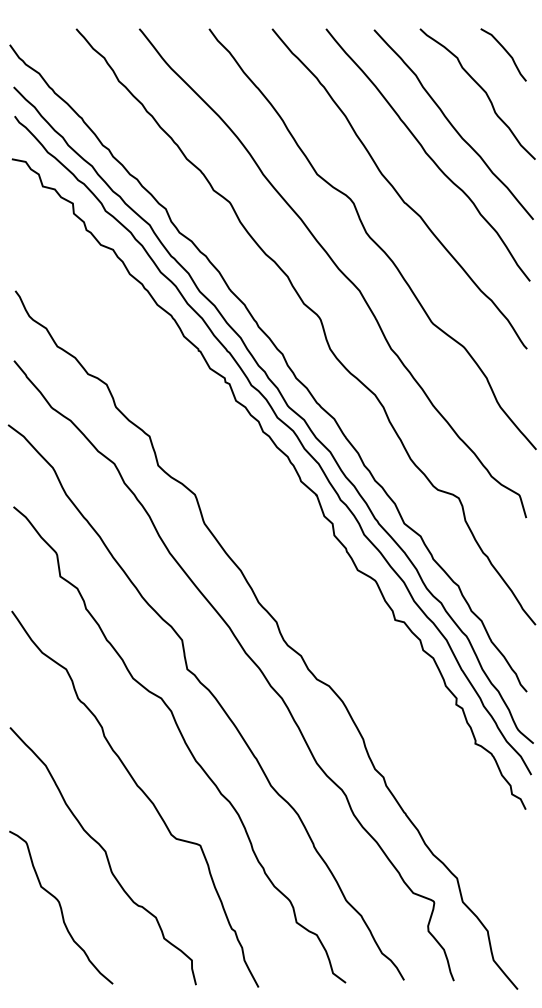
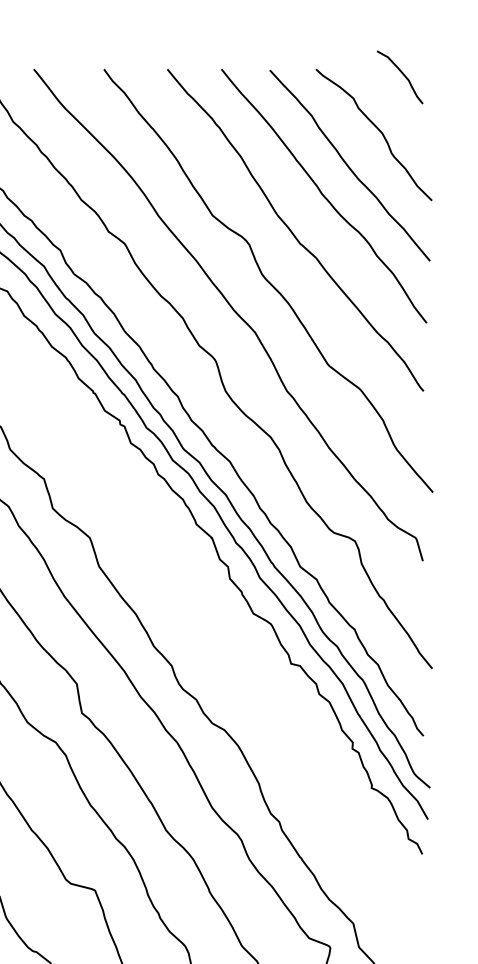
curve: (505, 51) -> (401, 73), moved

